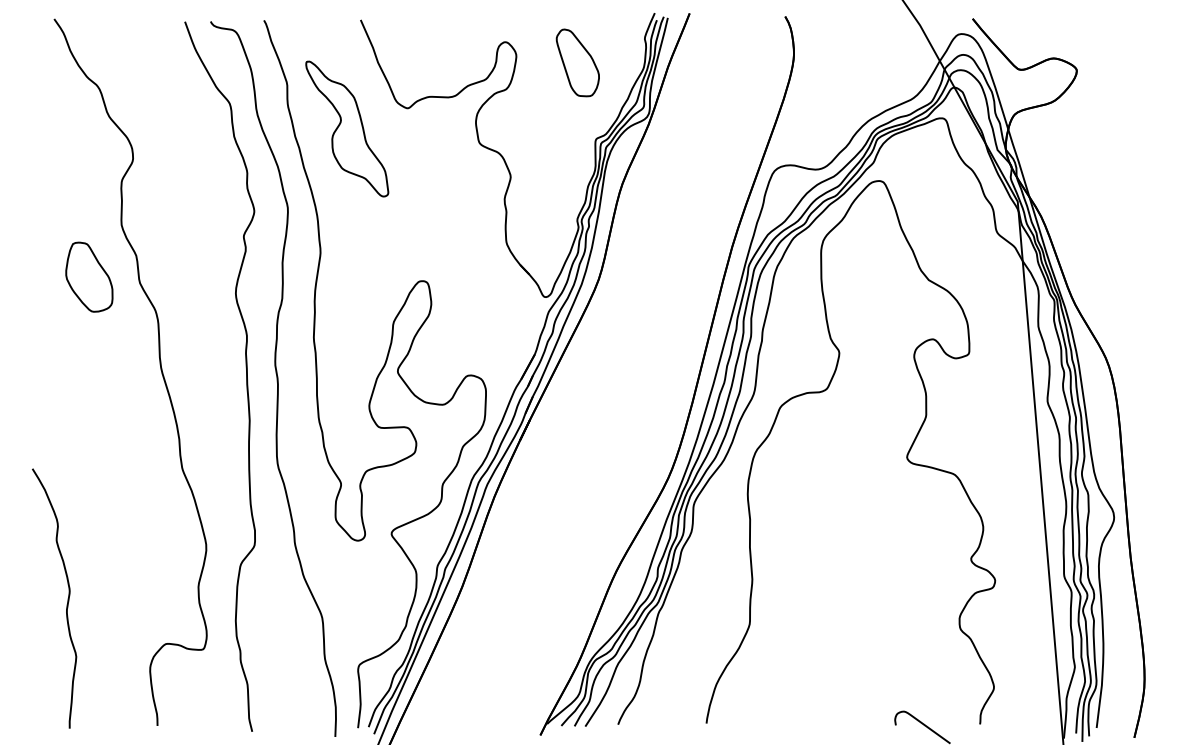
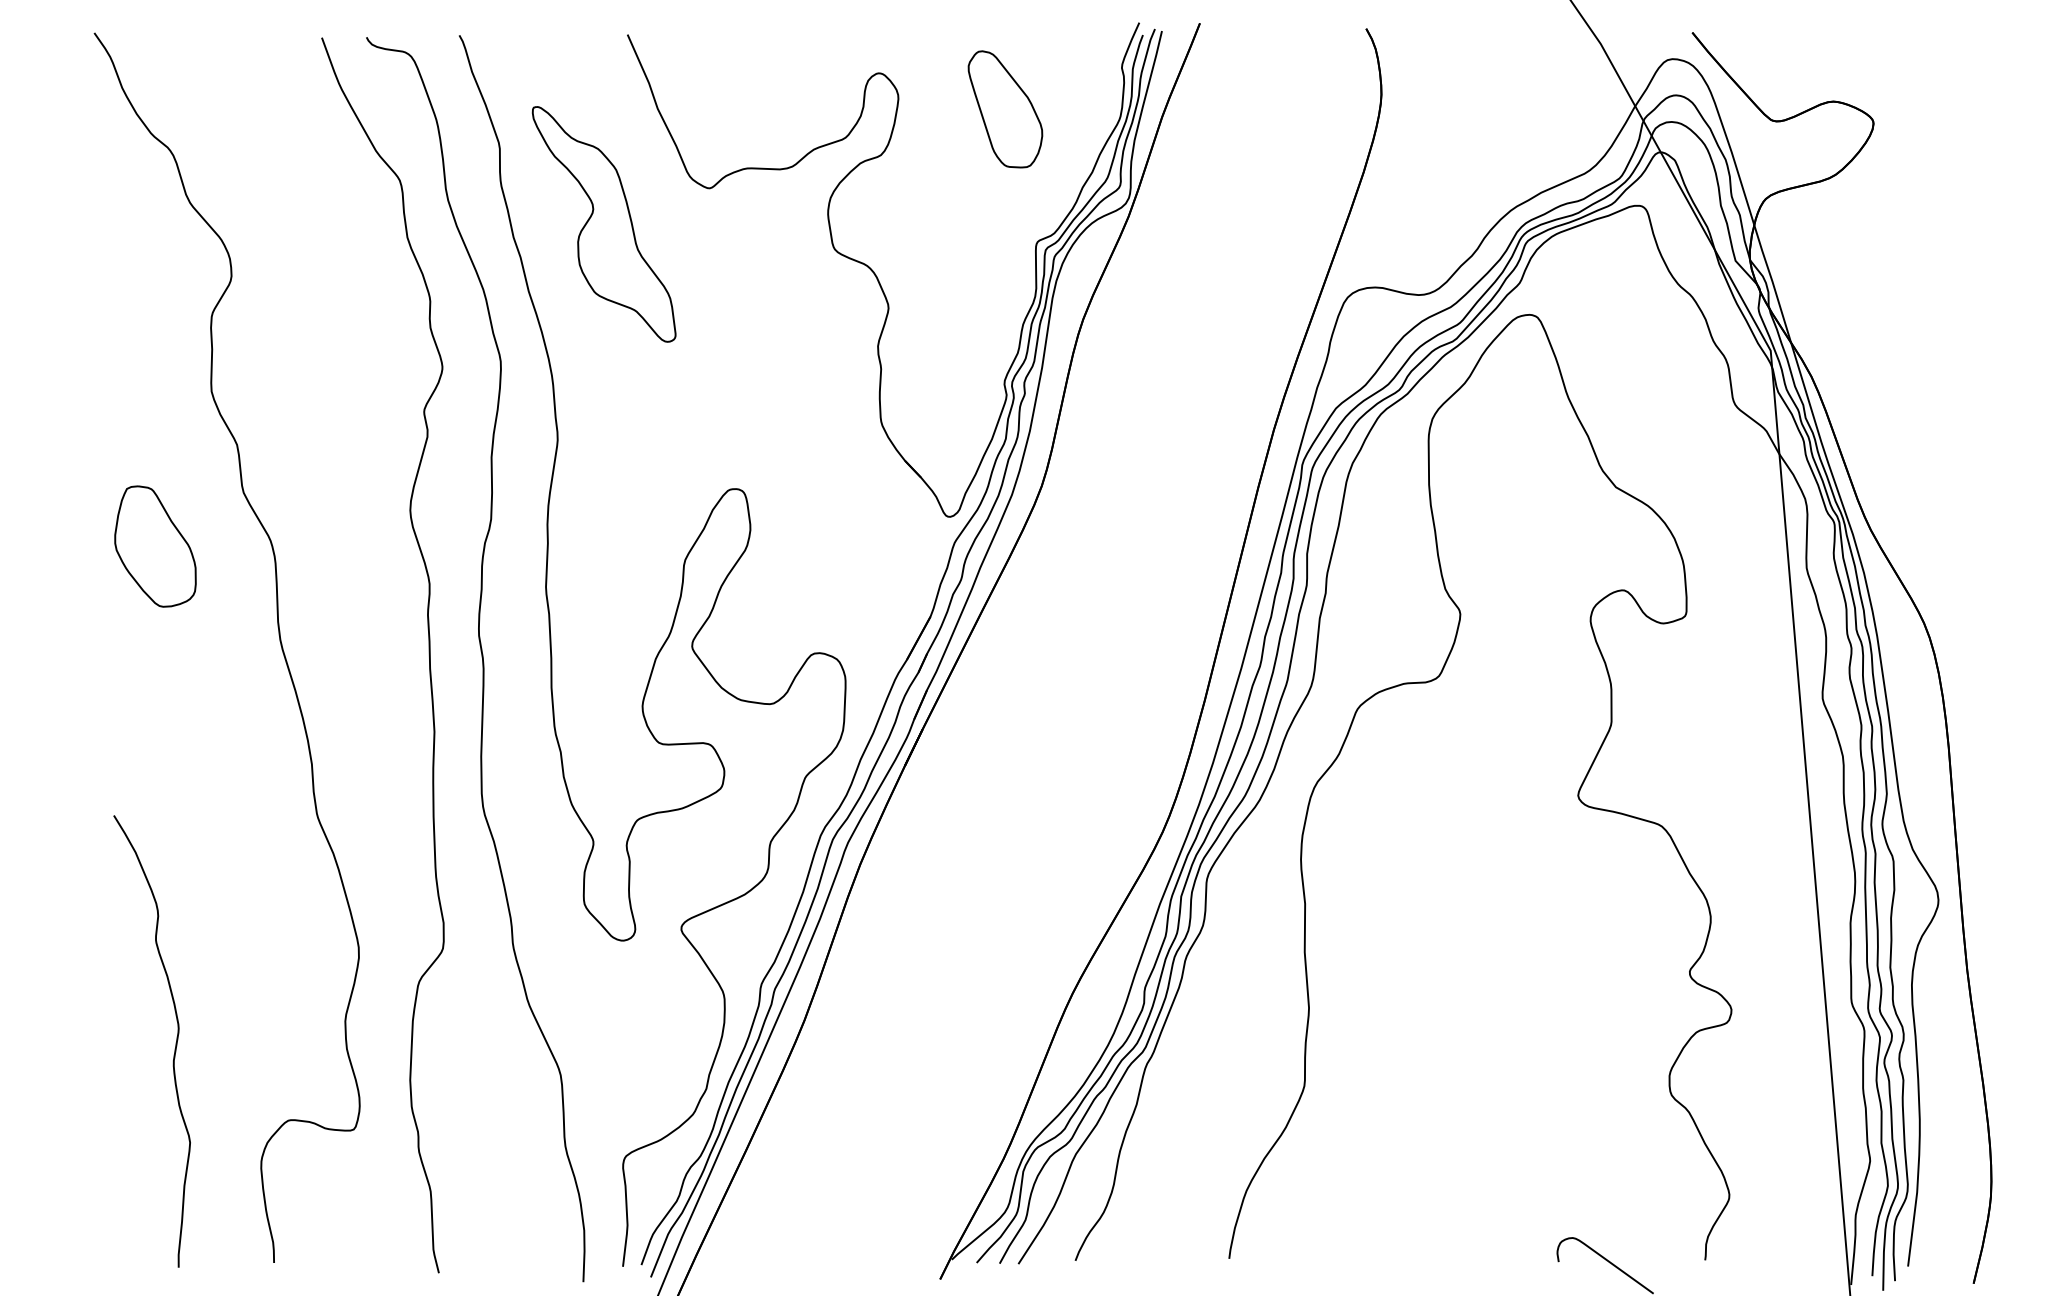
part: (89, 276) -> (155, 545), moved
curve: (67, 598) -> (174, 1041), moved

